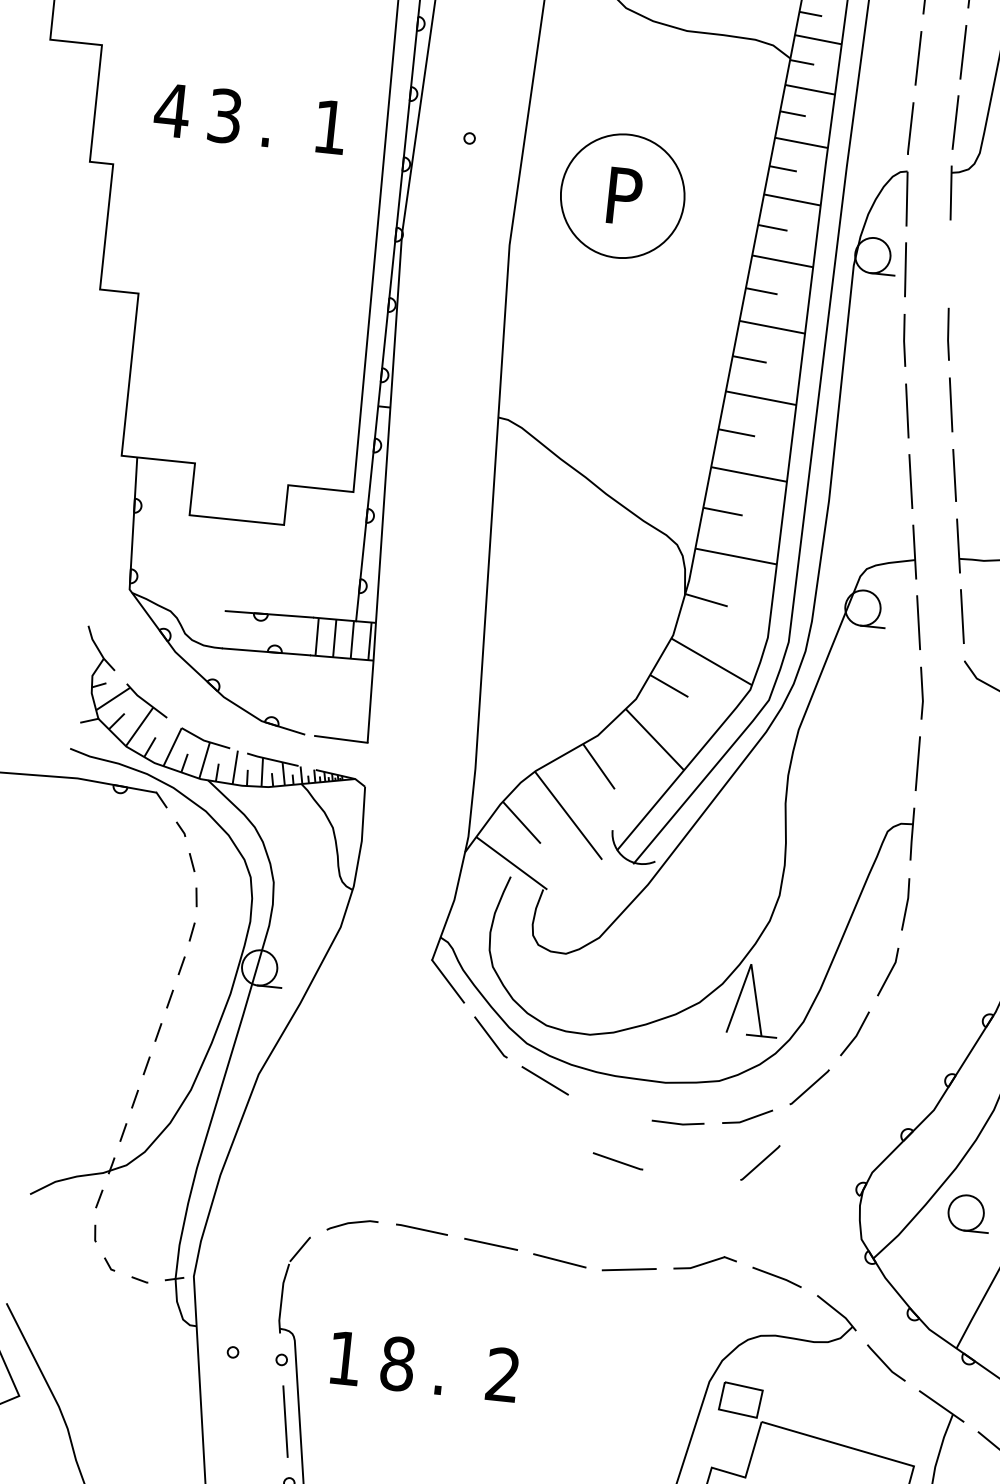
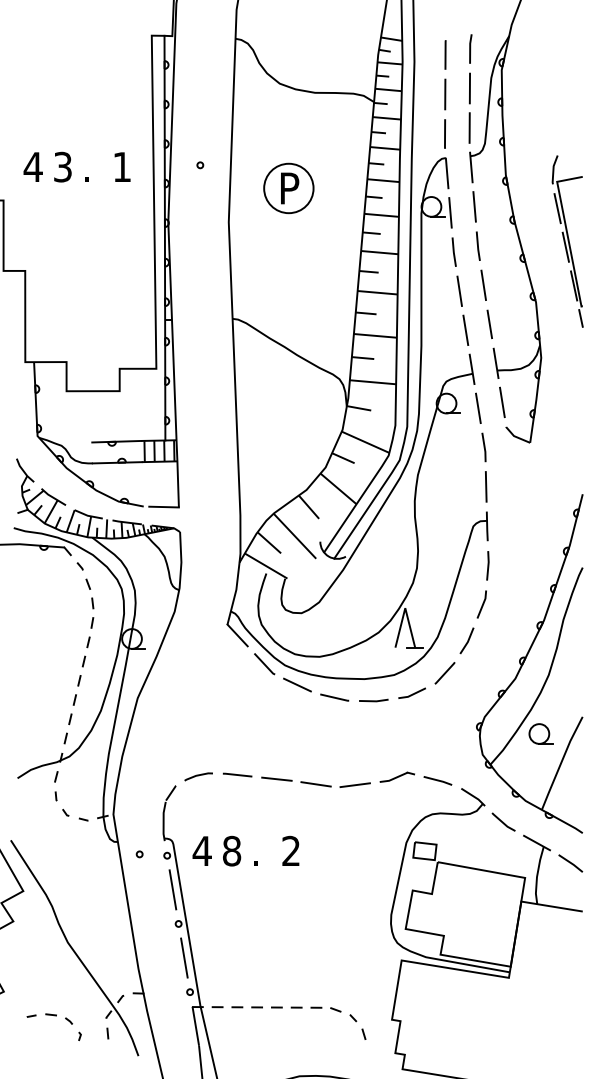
circle: (622, 196) -> (288, 188), size x0.71
line: (949, 262) -> (474, 206), added
line: (617, 1161) -> (334, 697), moved
line: (759, 1163) -> (421, 718), removed
text: (343, 1357) -> (201, 850), 1 -> 4

